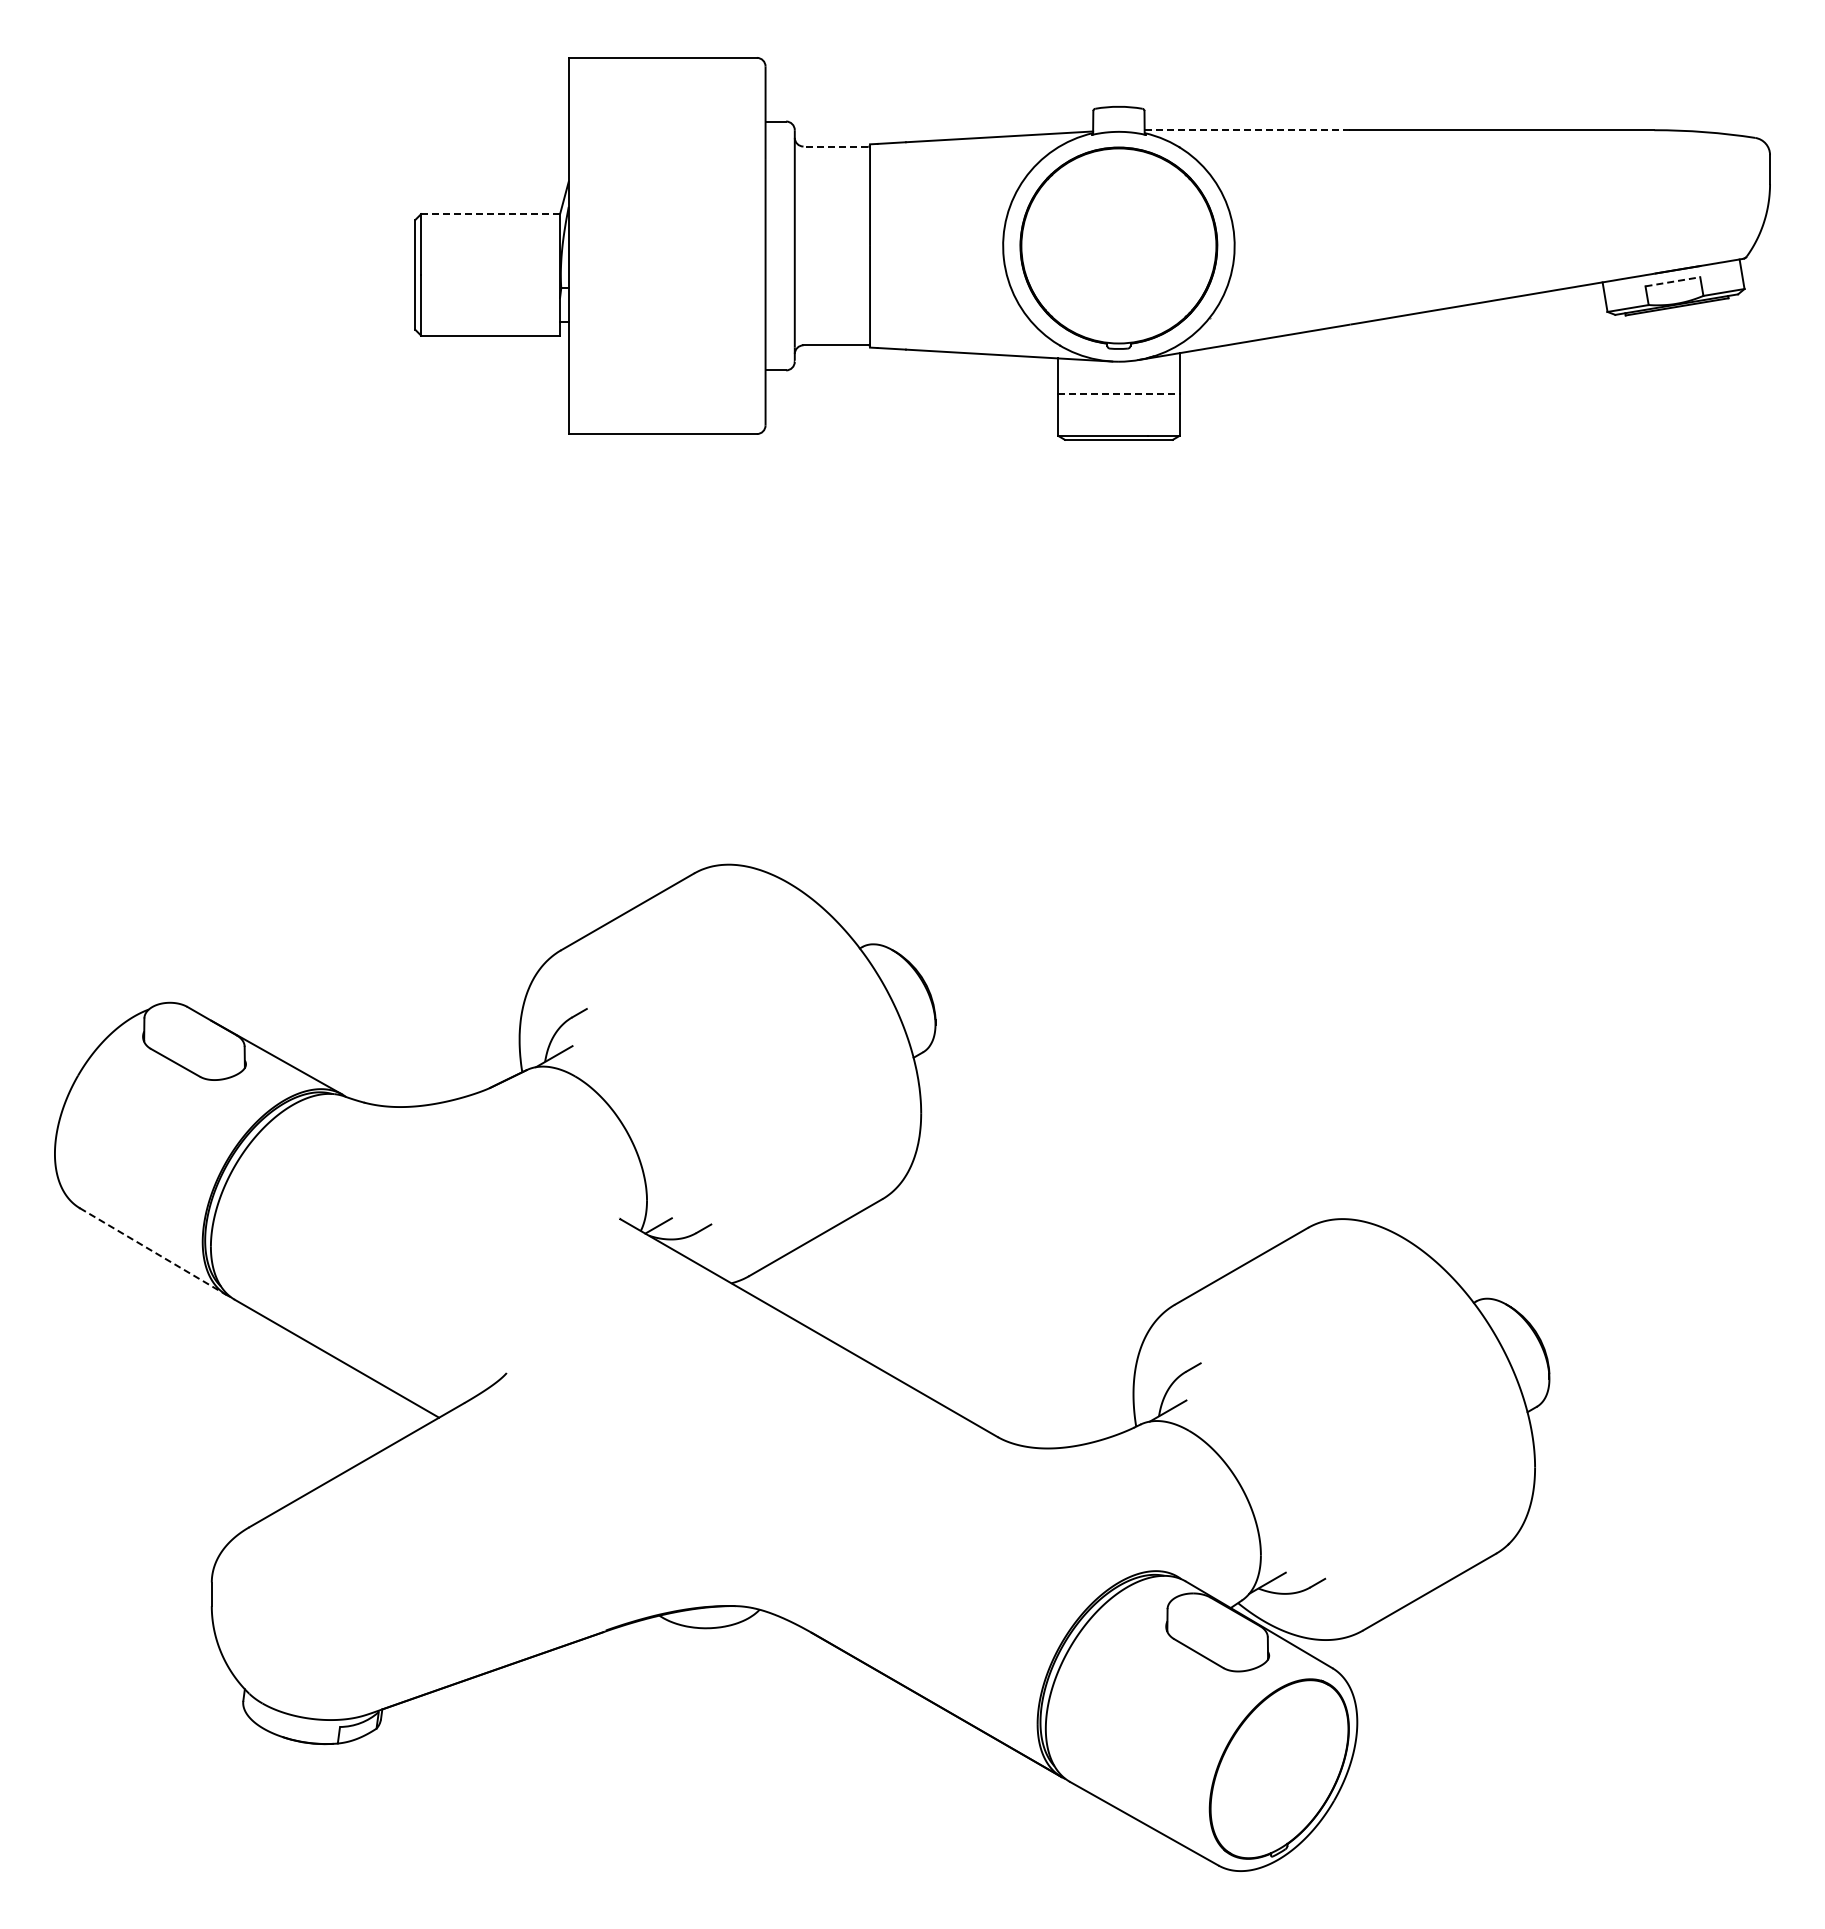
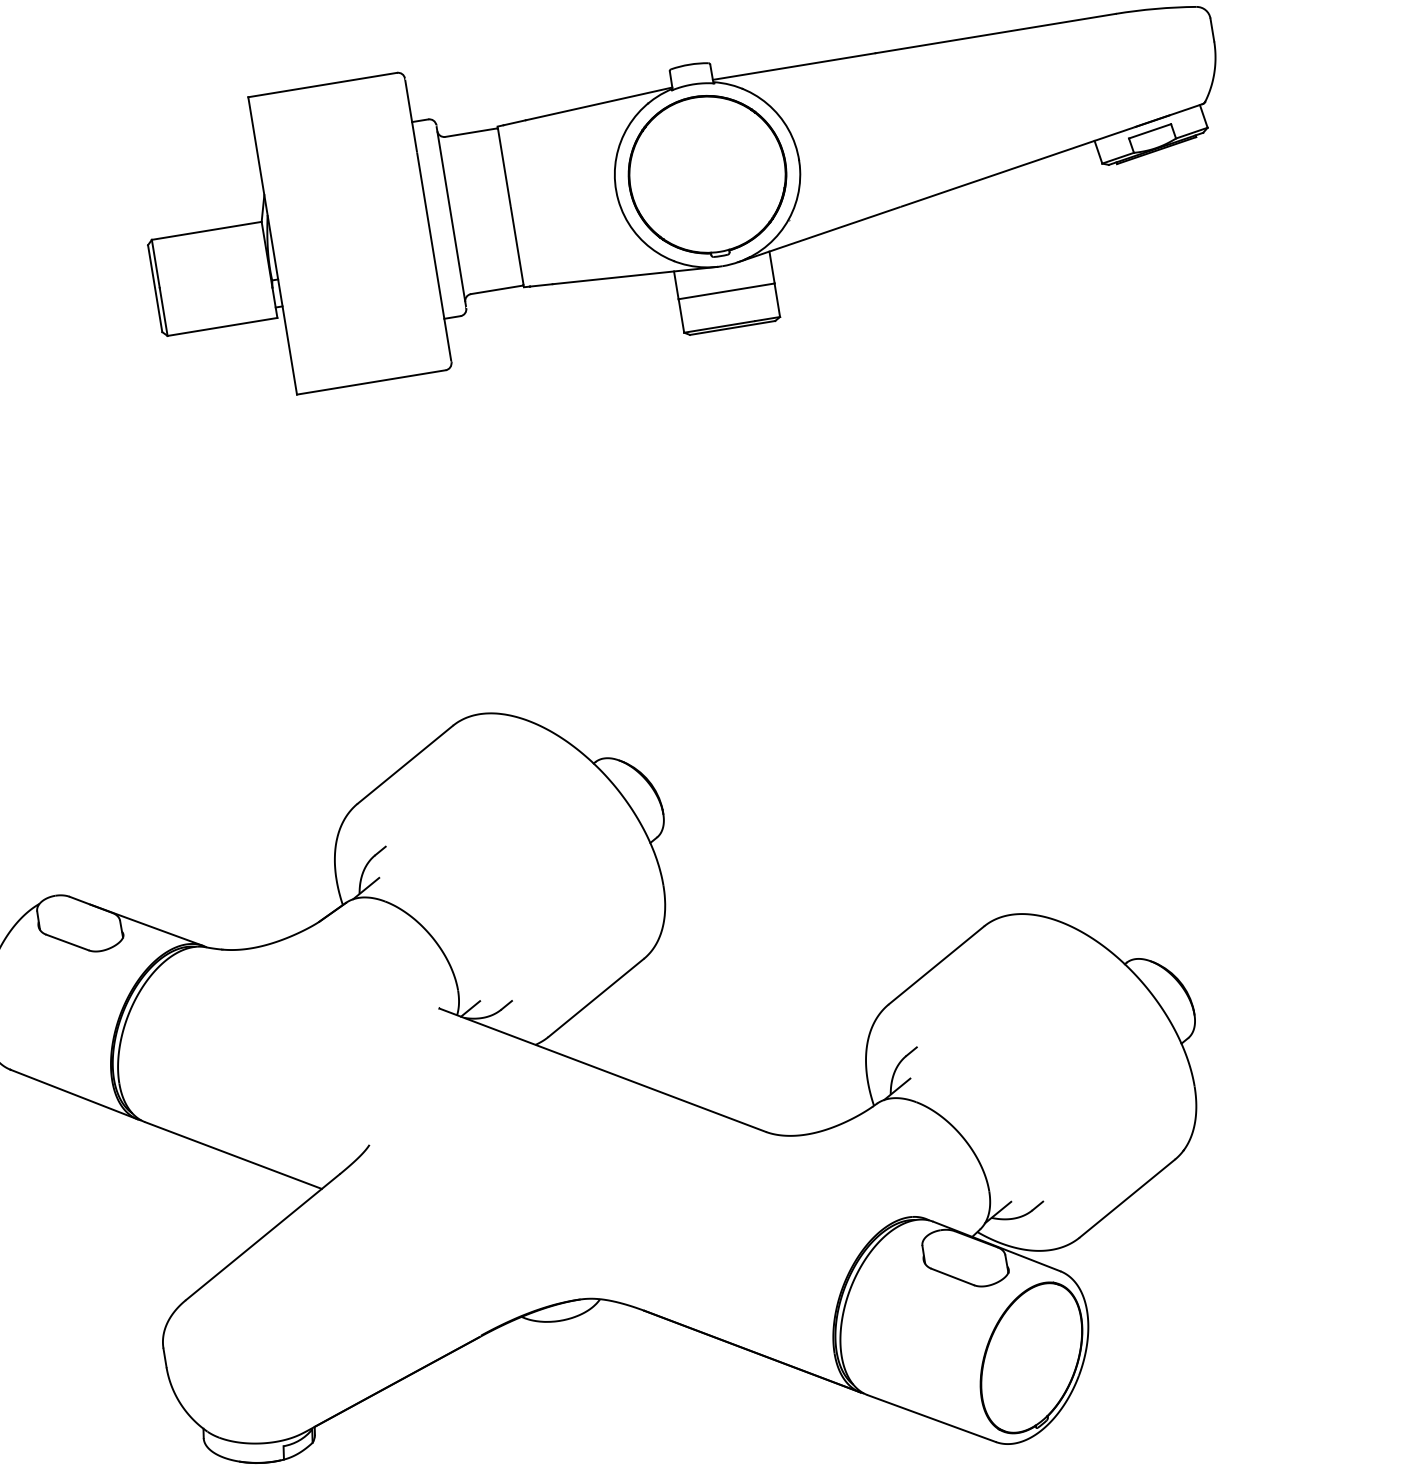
line: (1247, 130) -> (794, 66), dashed -> solid
line: (835, 146) -> (470, 132), dashed -> solid
line: (490, 214) -> (206, 231), dashed -> solid
line: (1672, 281) -> (1149, 131), dashed -> solid
line: (1118, 393) -> (726, 291), dashed -> solid
line: (153, 1251) -> (74, 1094), dashed -> solid

